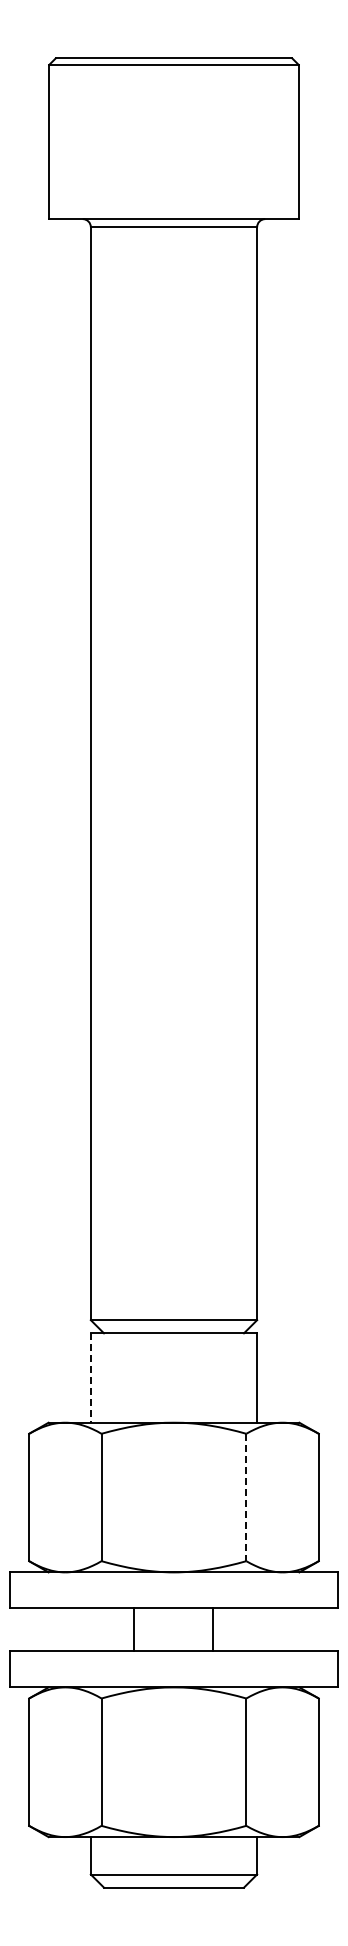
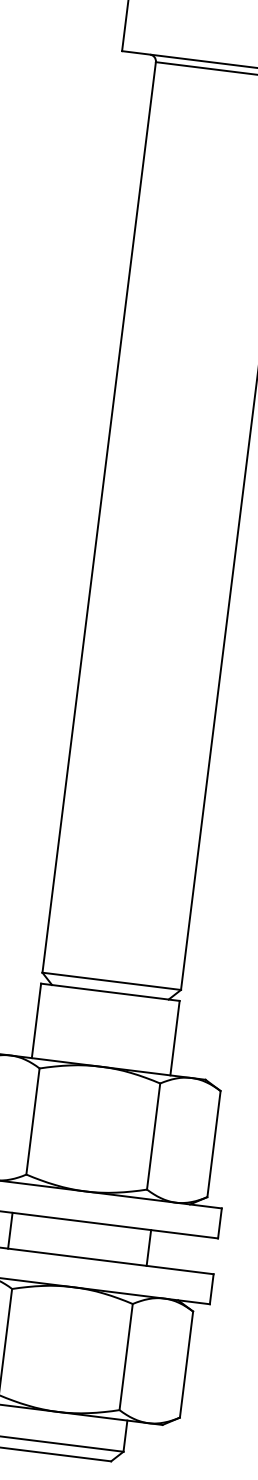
line: (90, 1378) -> (36, 1021), dashed -> solid
line: (246, 1497) -> (153, 1136), dashed -> solid
line: (133, 1629) -> (10, 1230), moved
line: (213, 1629) -> (149, 1247), moved

